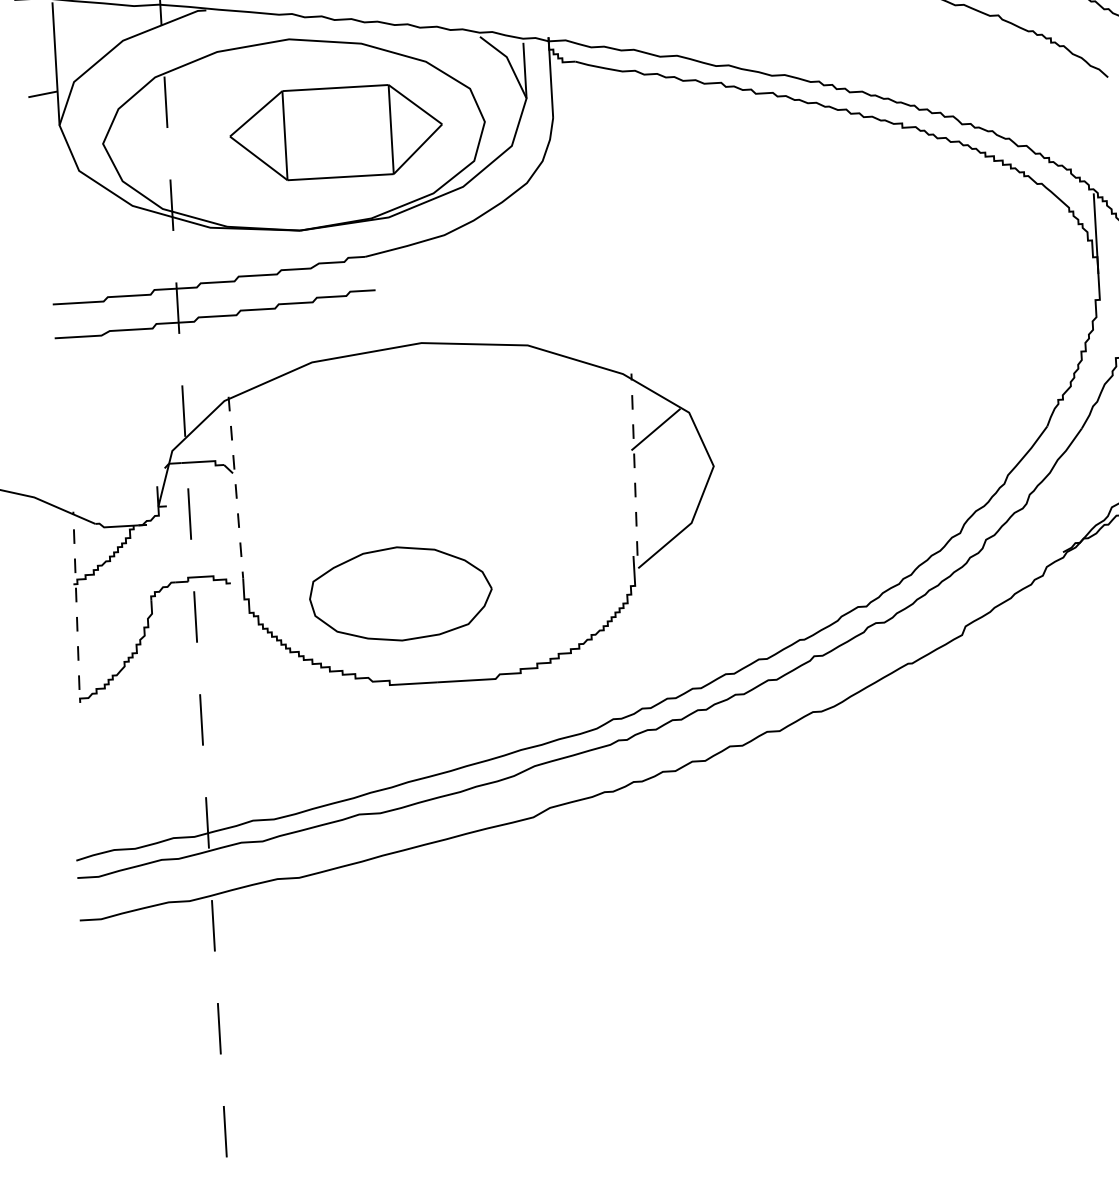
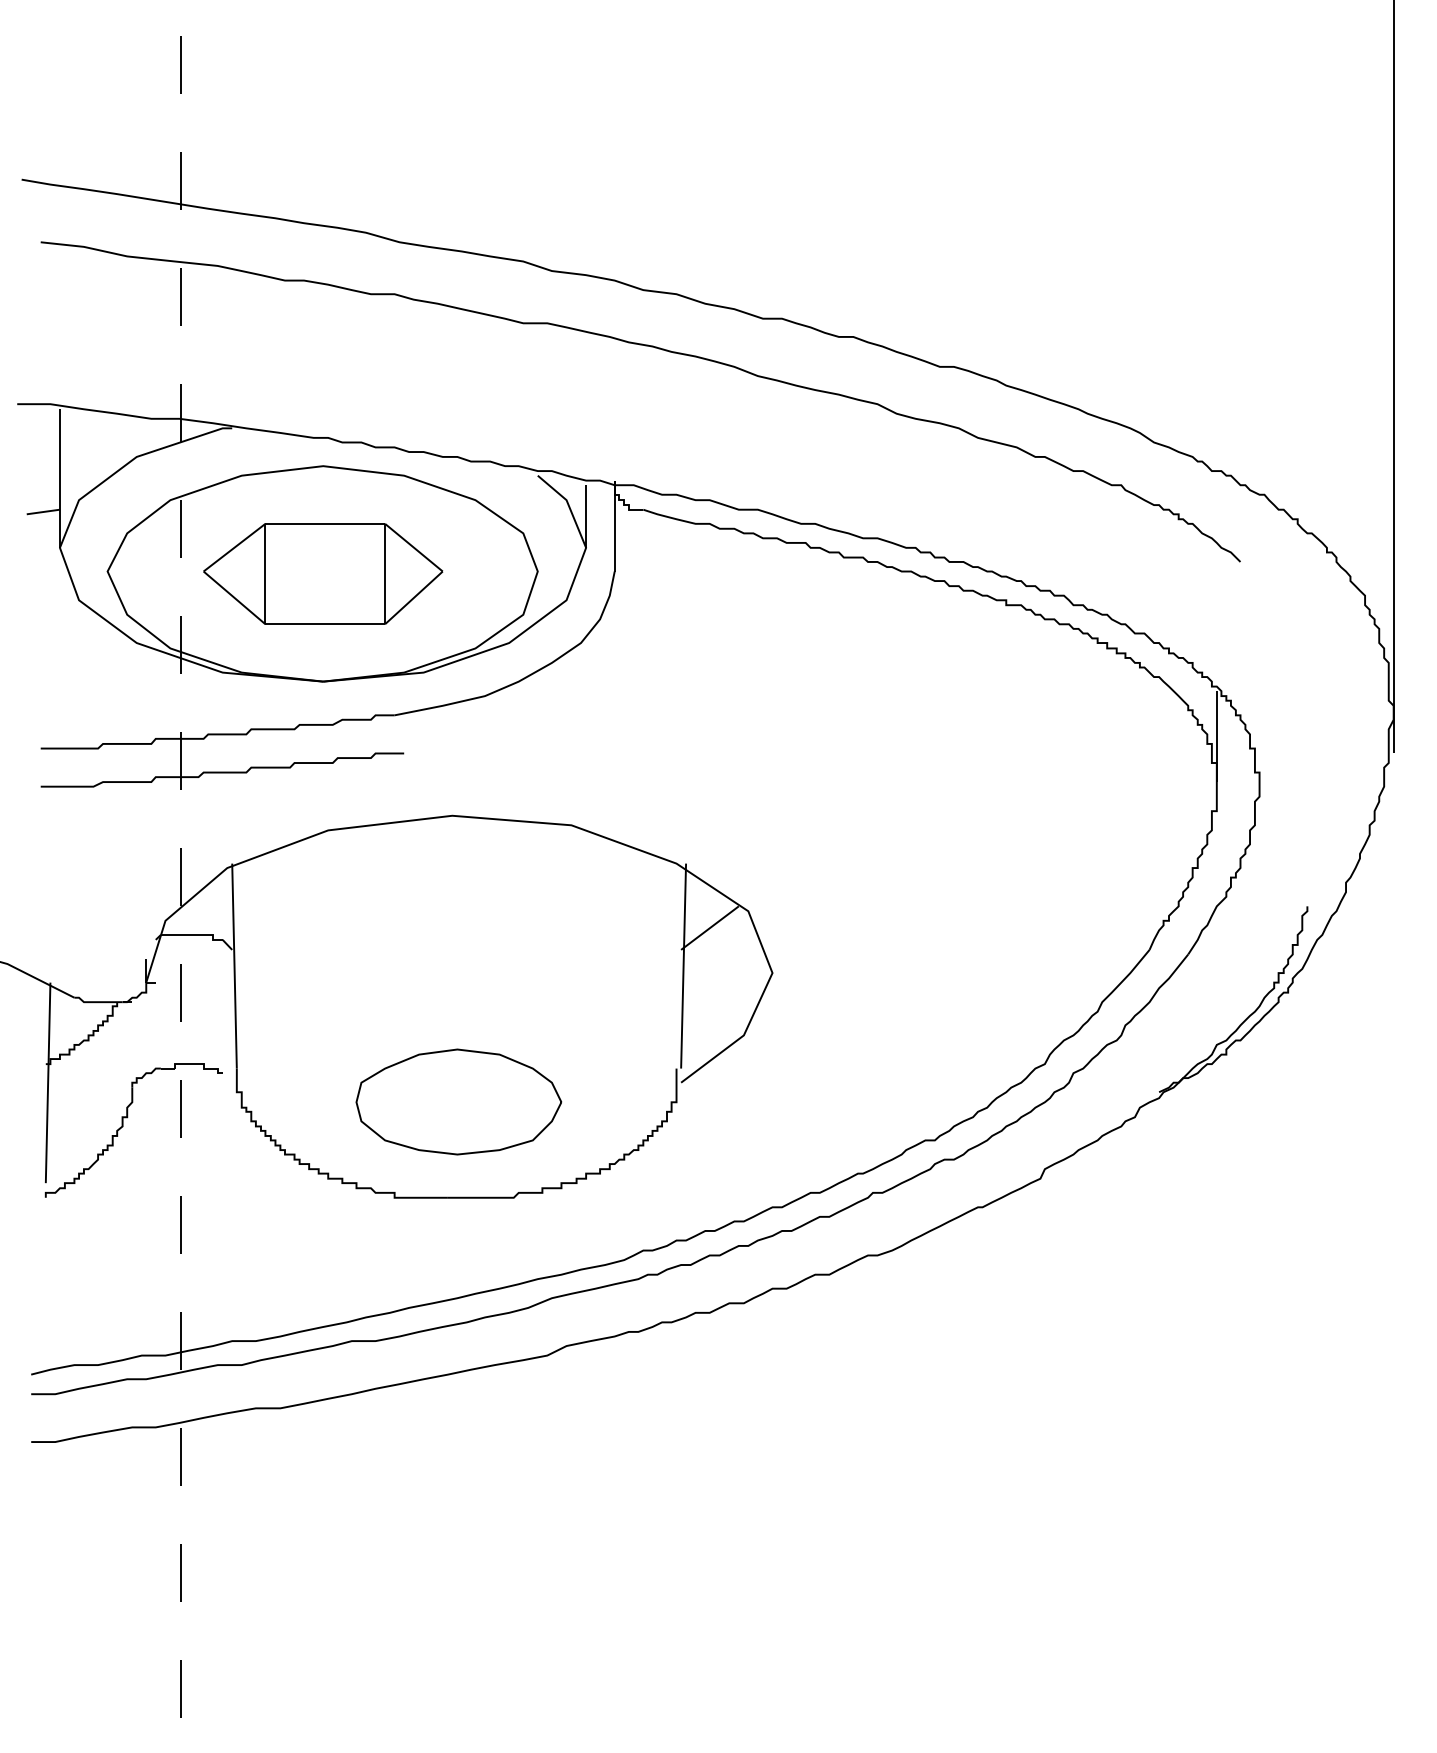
part: (336, 132) -> (323, 573), moved
line: (634, 465) -> (683, 966), dashed -> solid
line: (235, 488) -> (234, 966), dashed -> solid
part: (400, 593) -> (458, 1101), moved
line: (76, 600) -> (48, 1082), dashed -> solid

